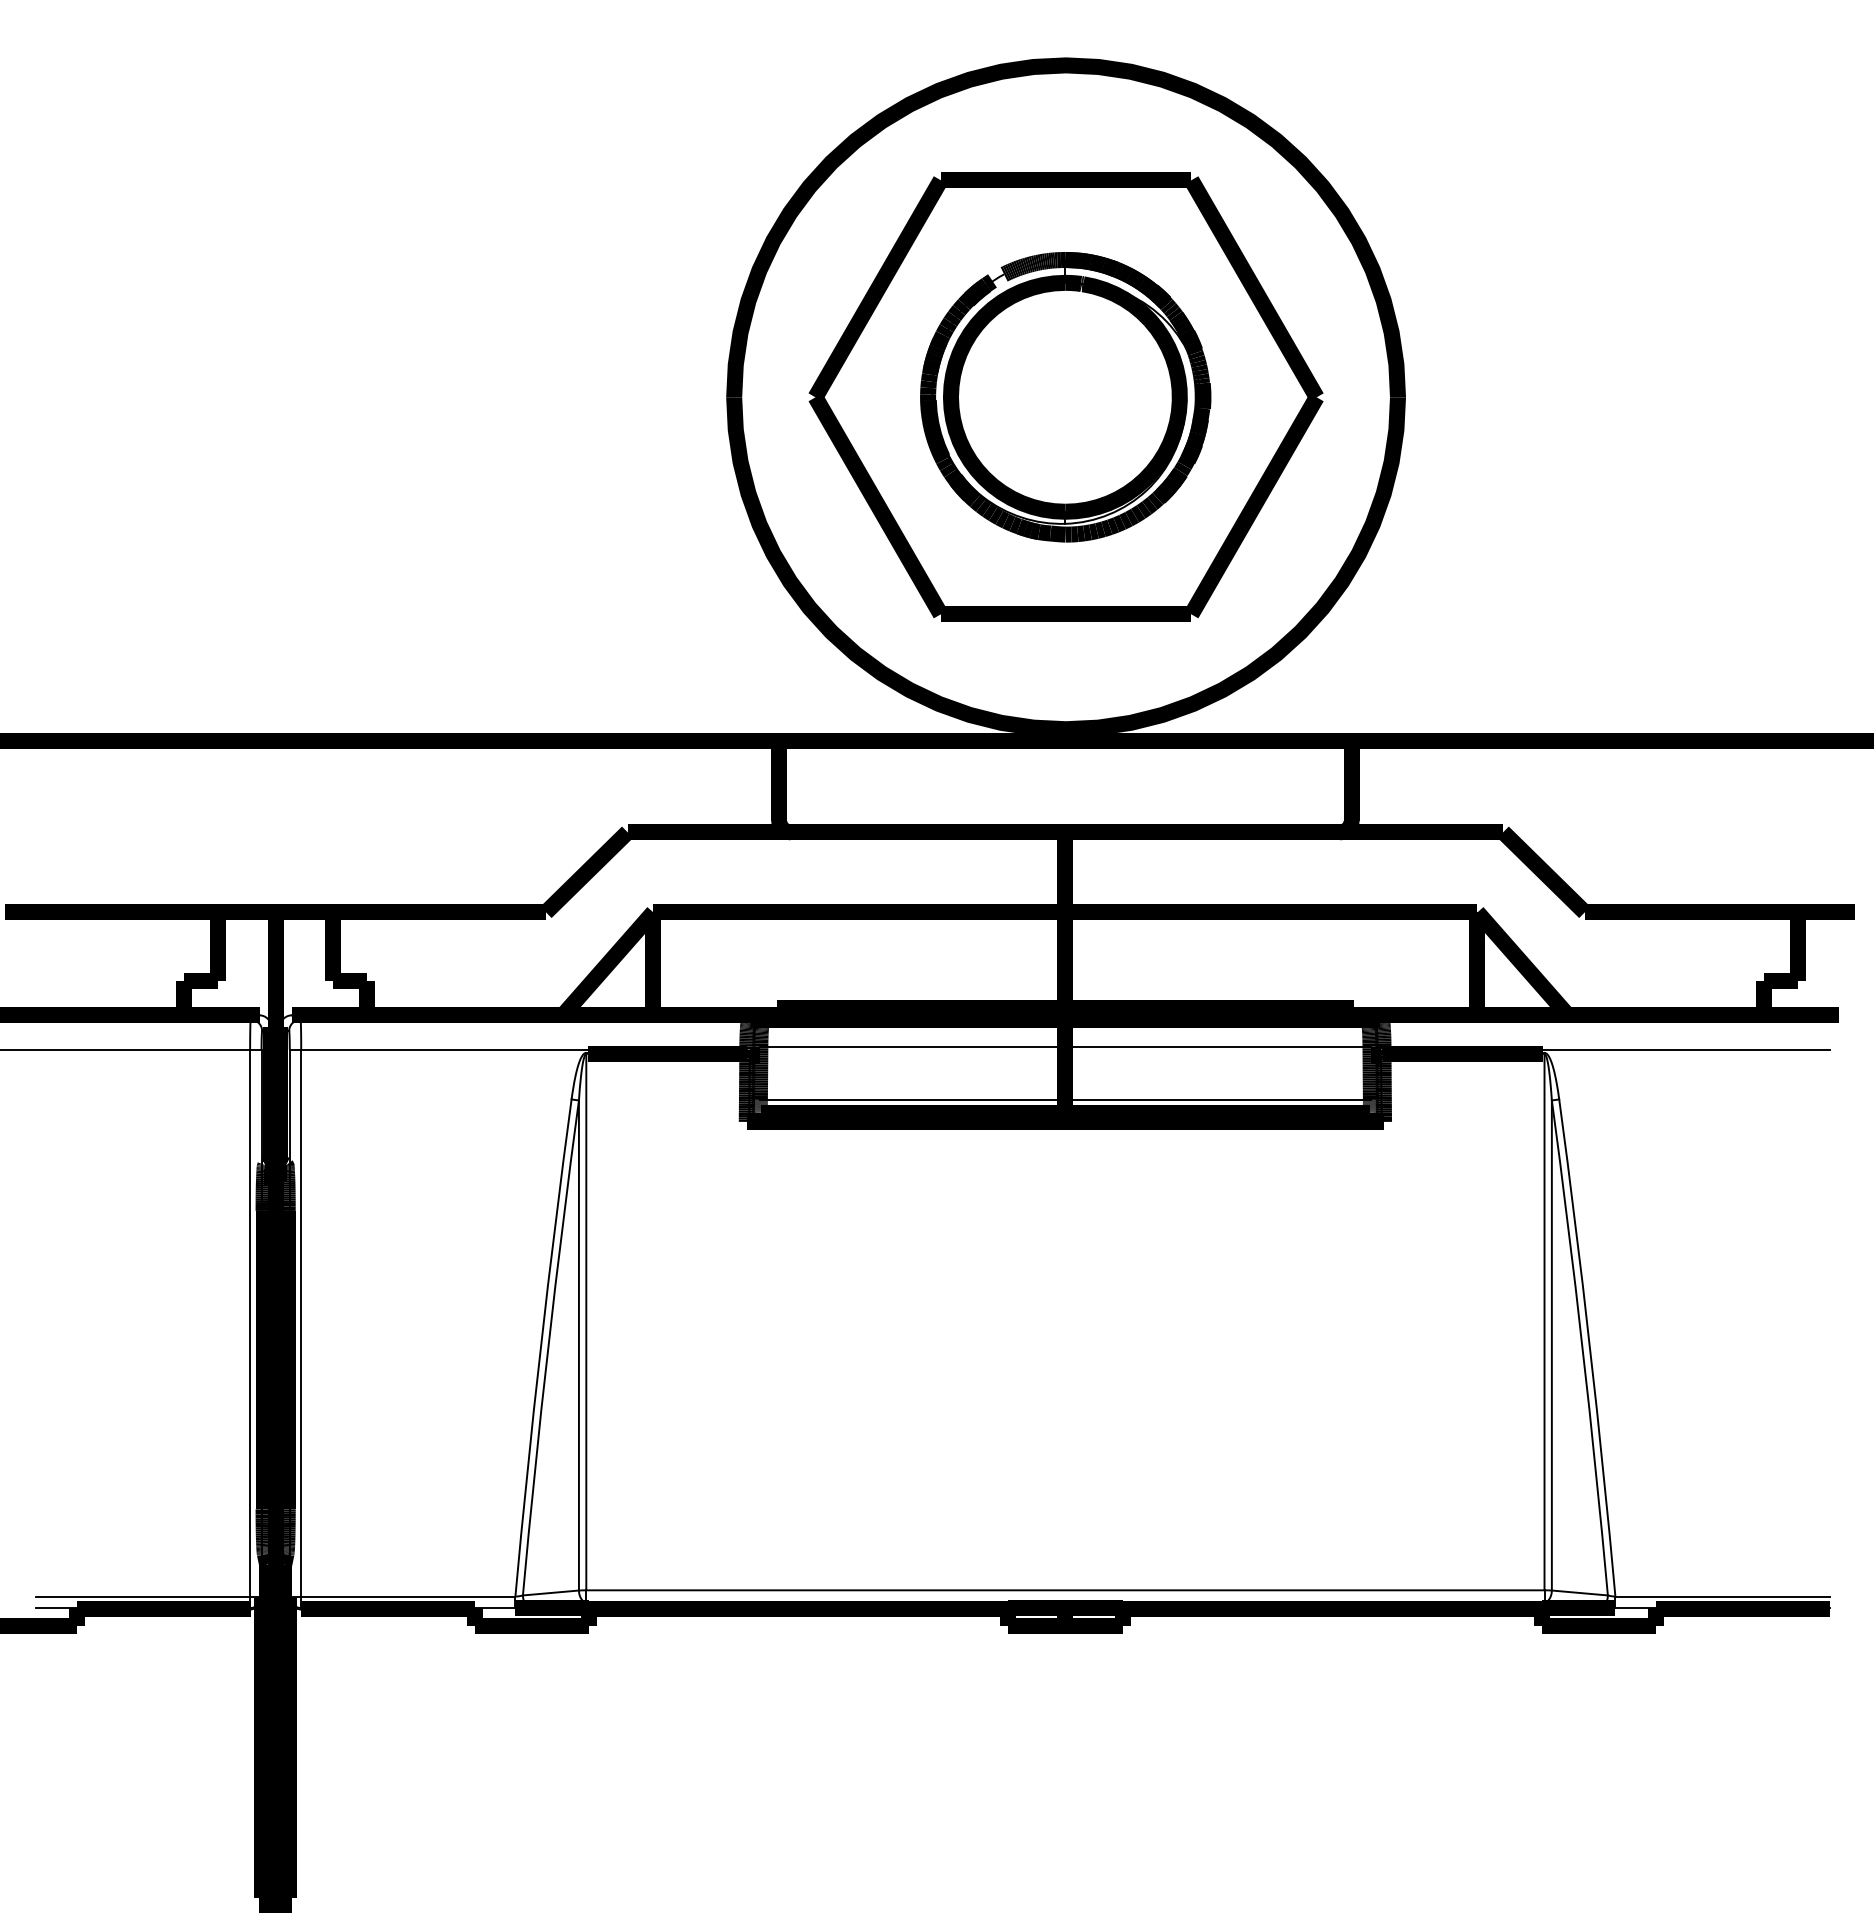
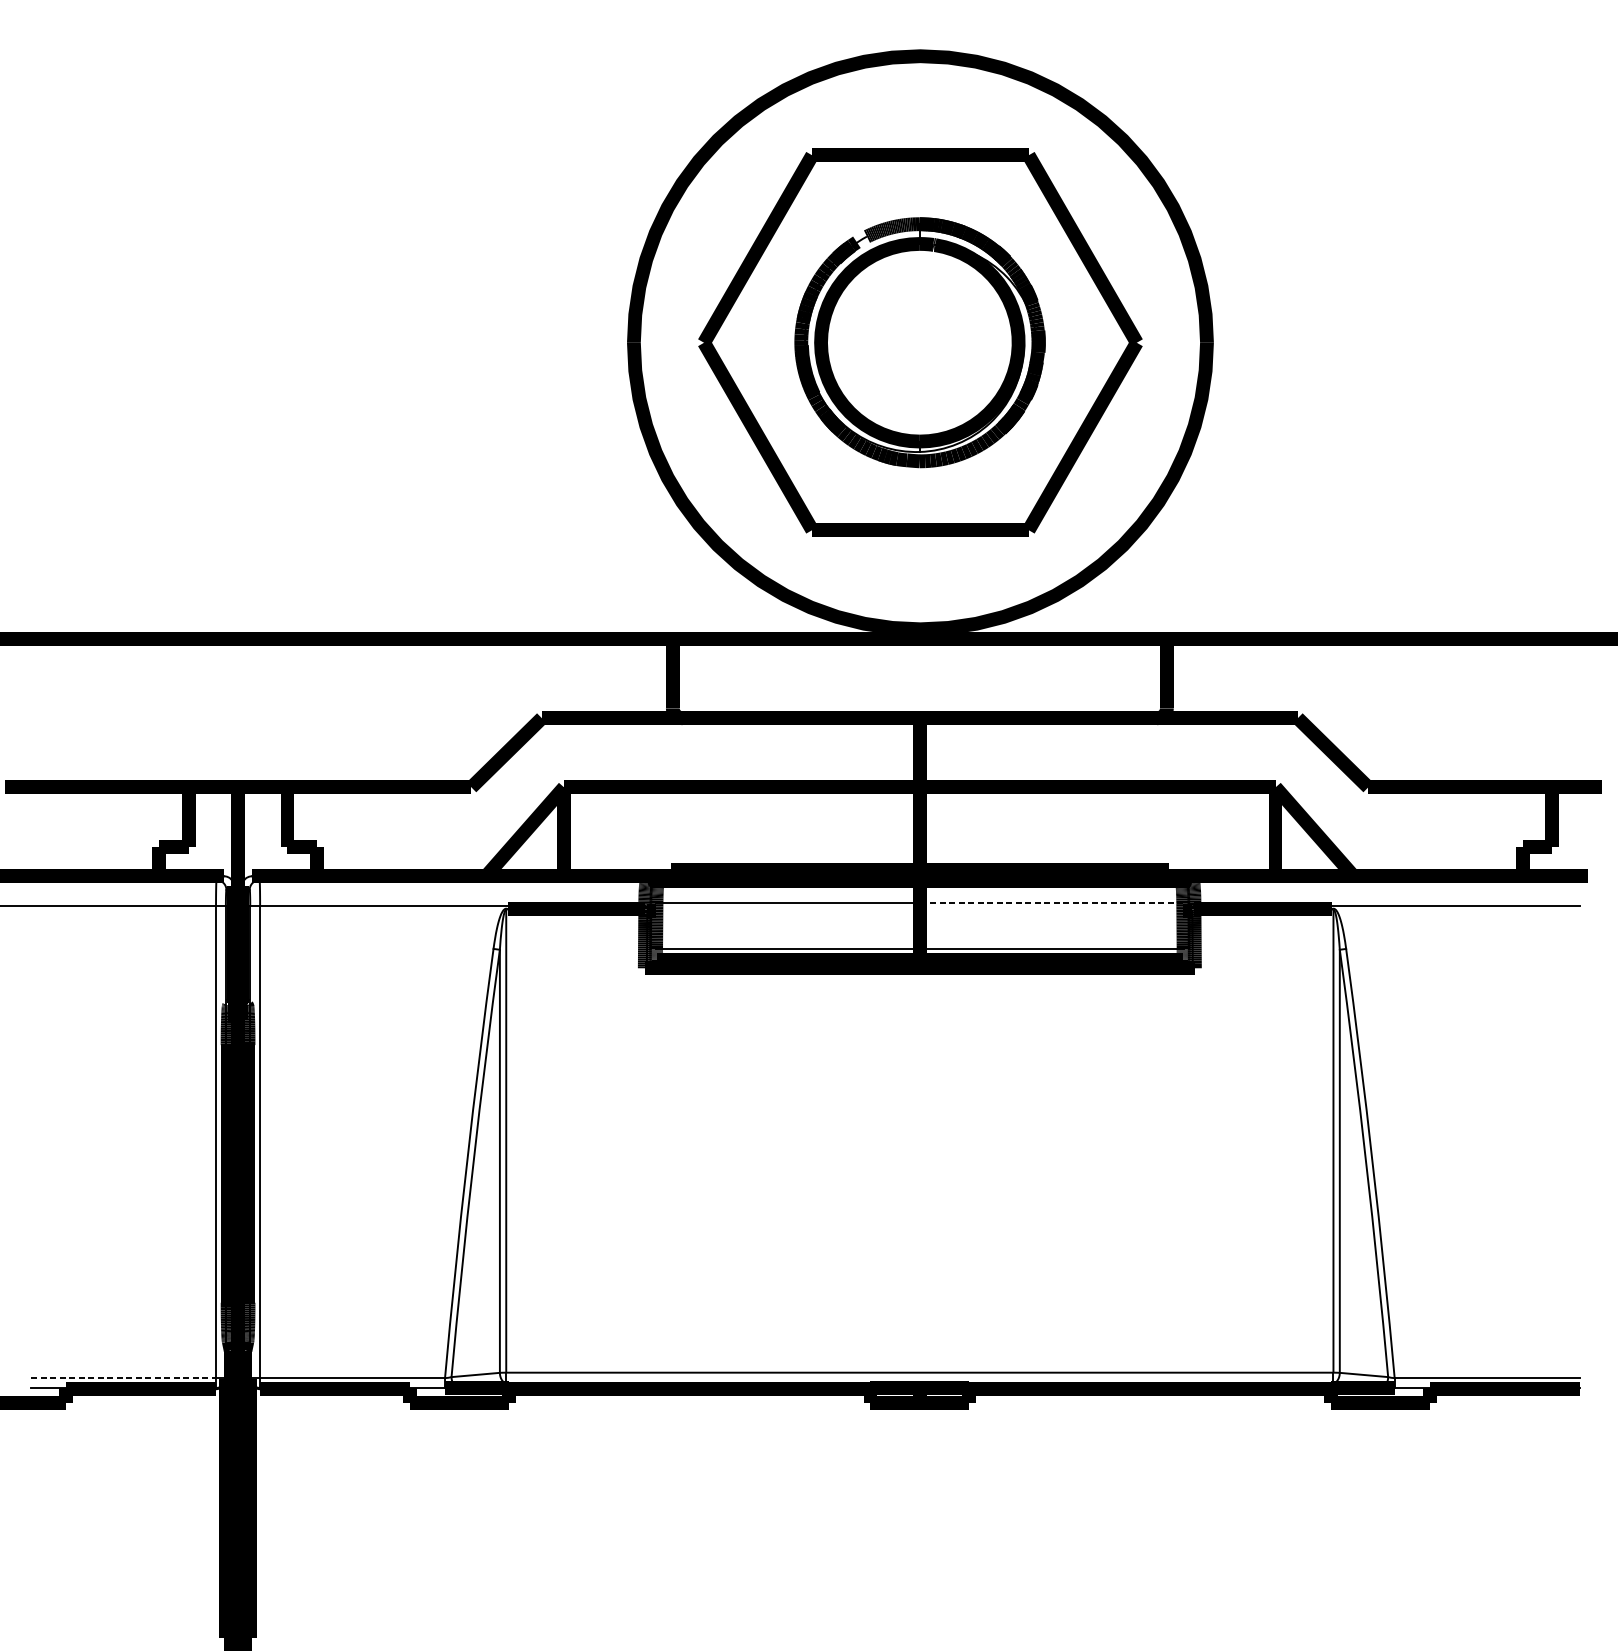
line: (1217, 1046) -> (1051, 903), solid -> dashed
line: (143, 1596) -> (123, 1378), solid -> dashed

